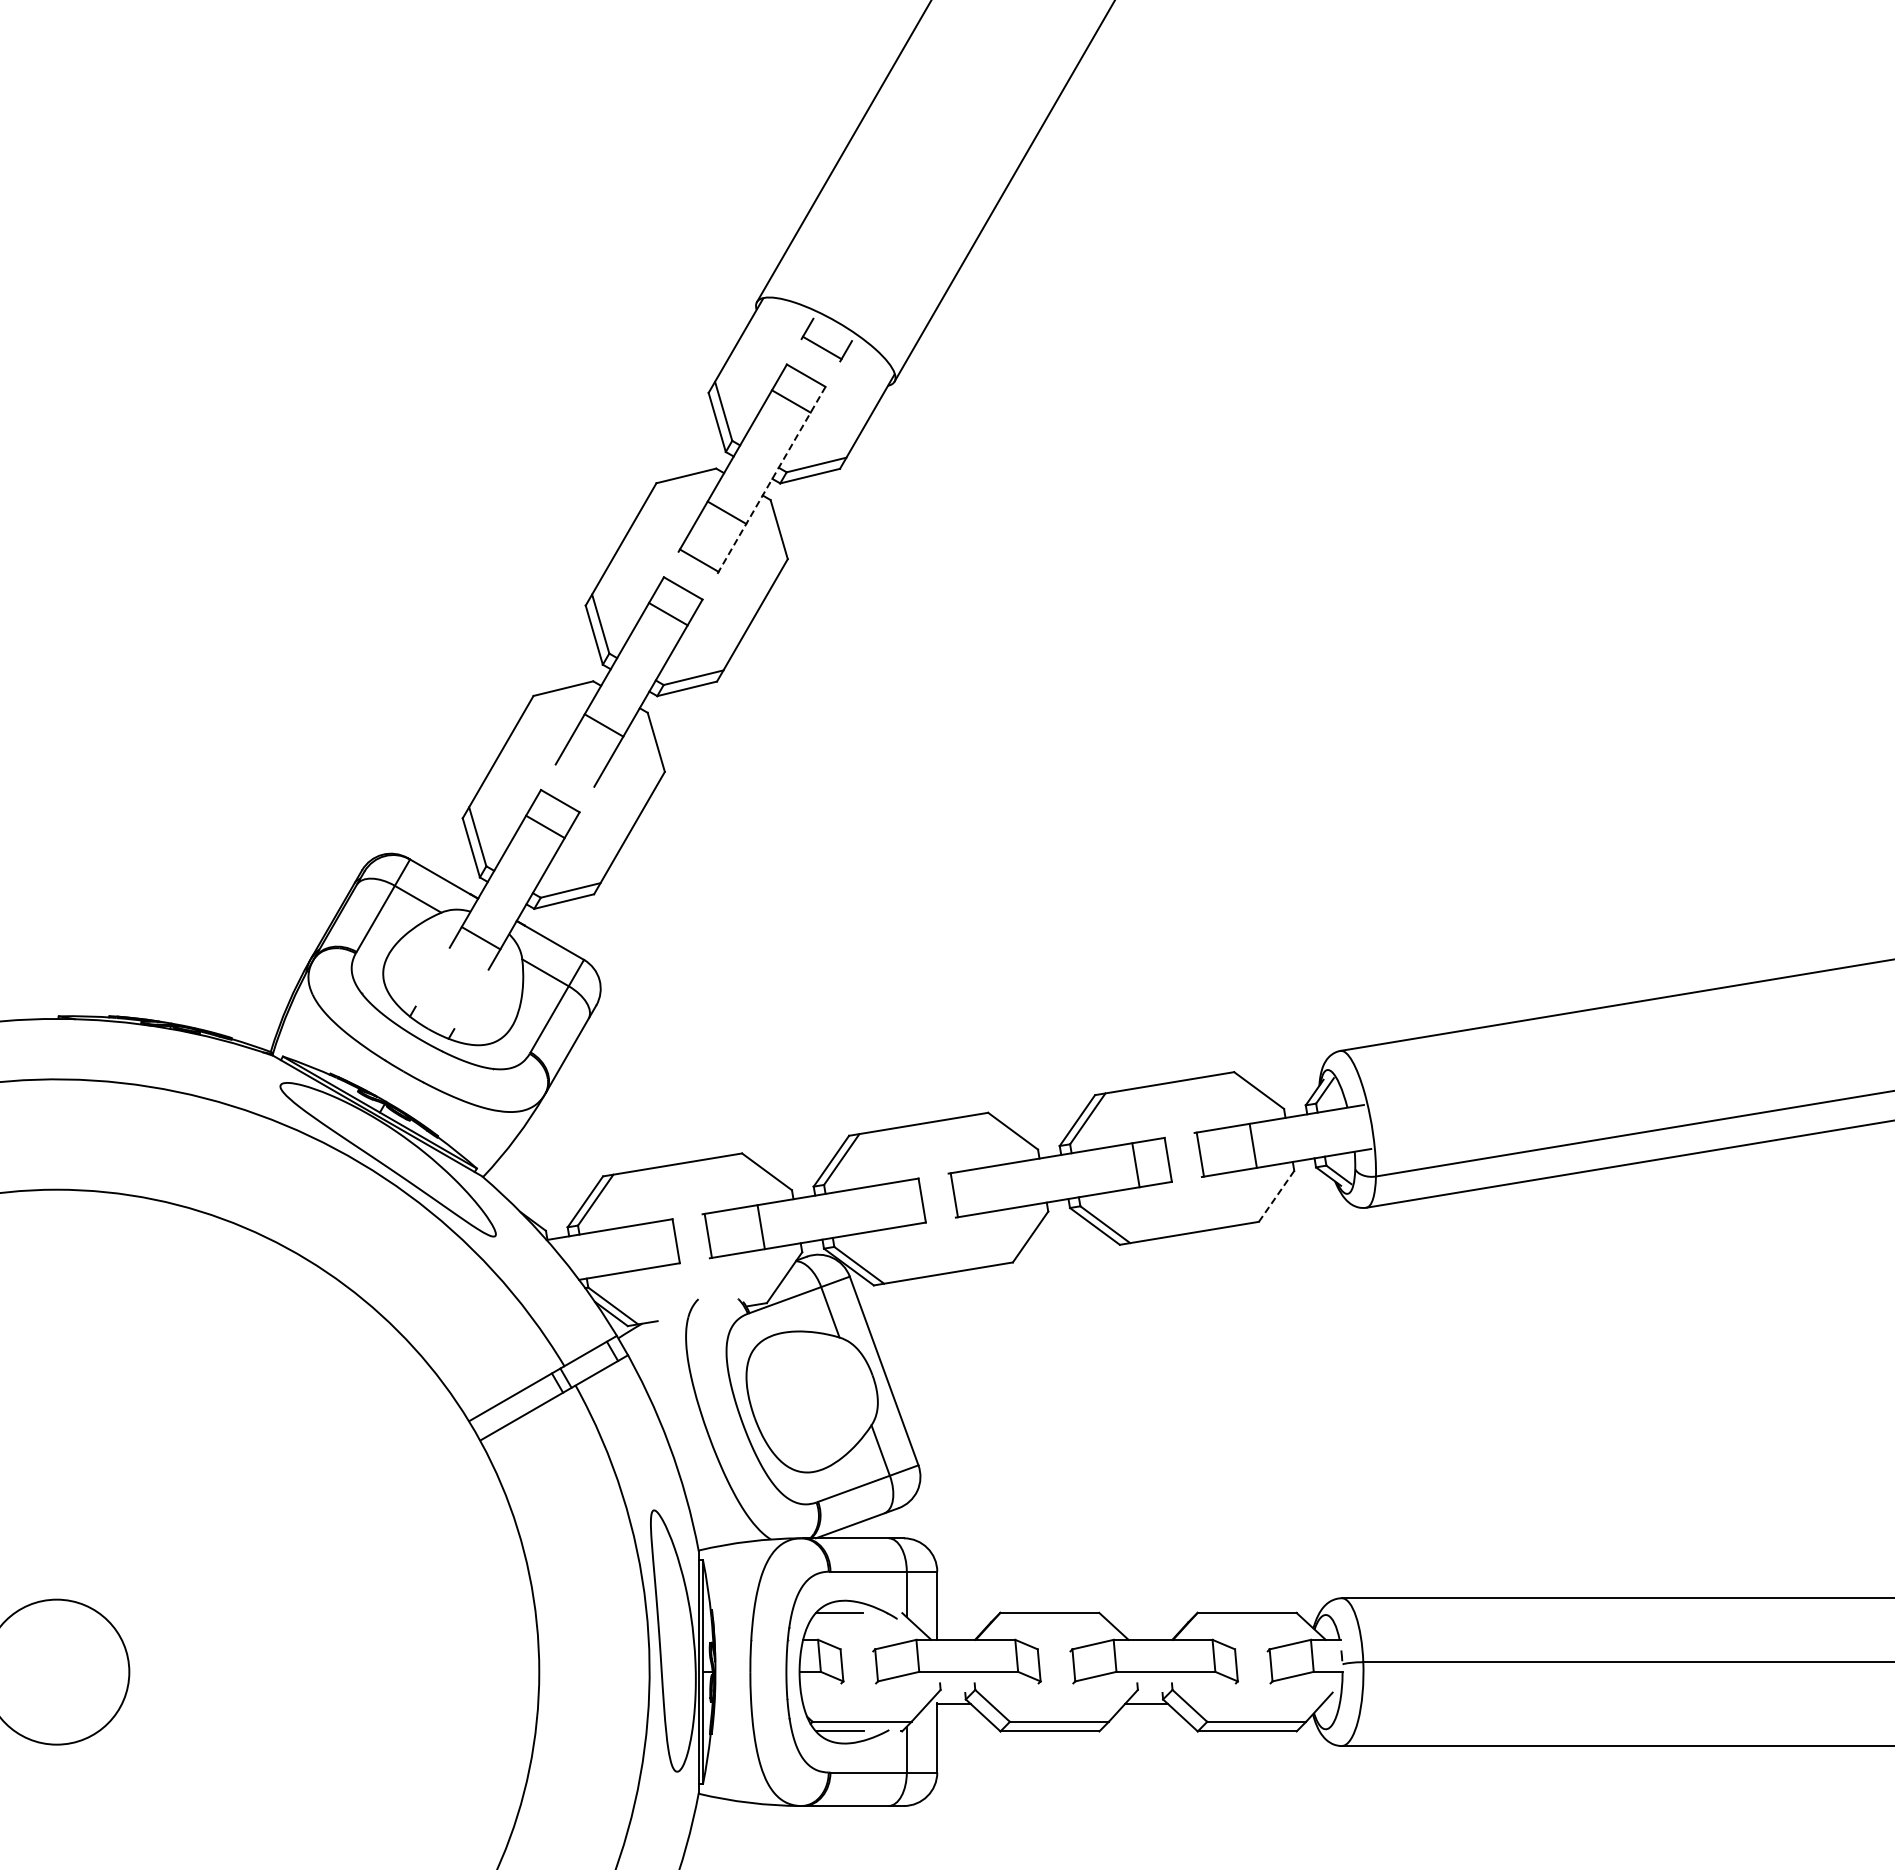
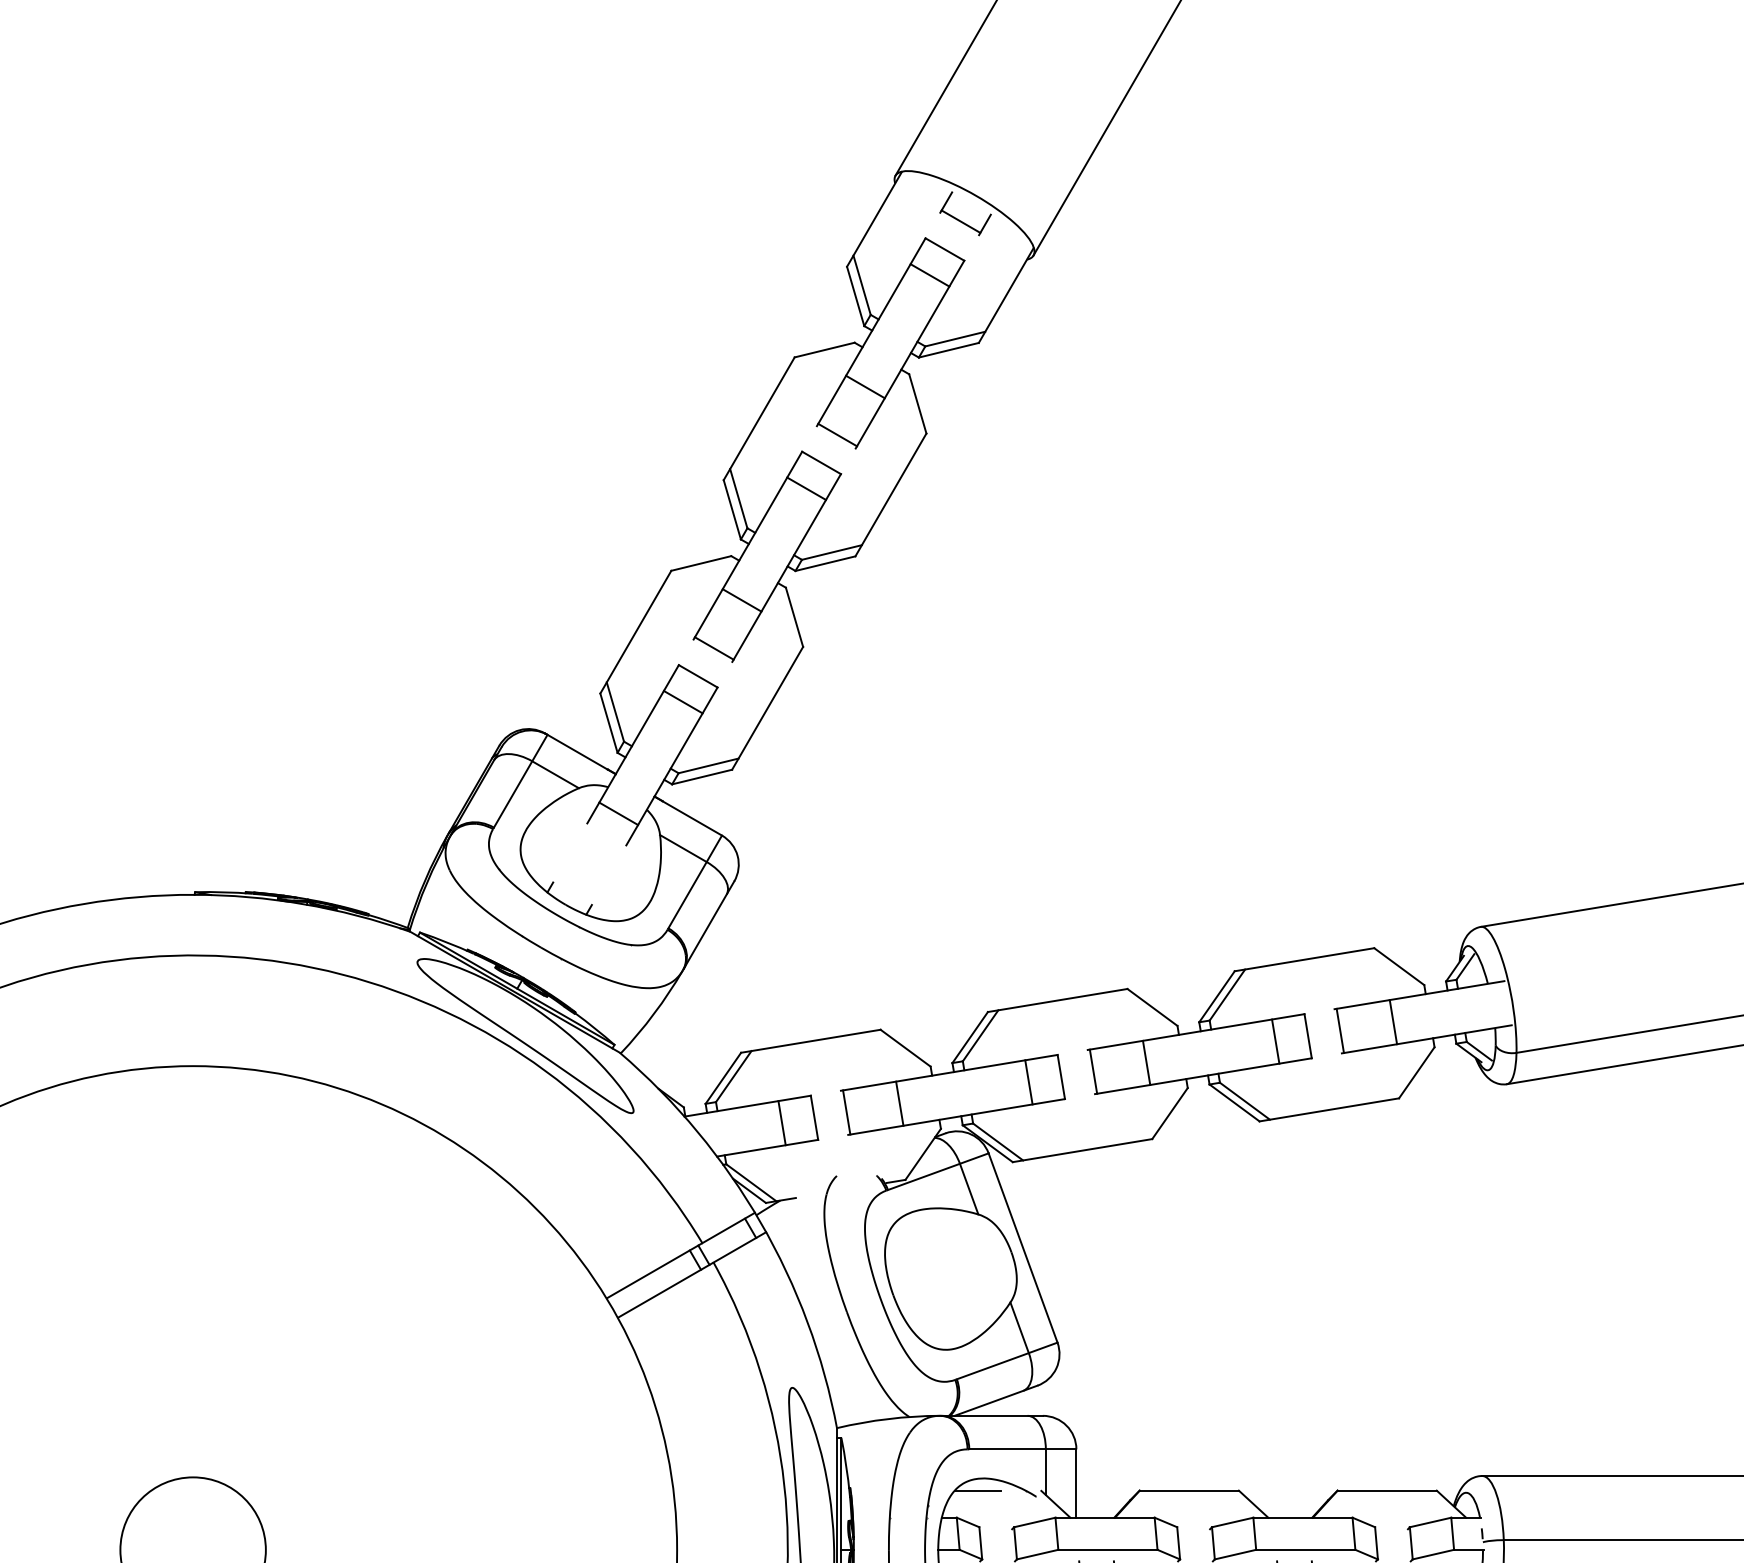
line: (771, 480) -> (910, 354), dashed -> solid
line: (576, 773) -> (714, 648), added
line: (1006, 1186) -> (1145, 1062), added
line: (1276, 1196) -> (1416, 1072), dashed -> solid
line: (889, 1205) -> (1028, 1081), added
line: (643, 1246) -> (781, 1123), added

